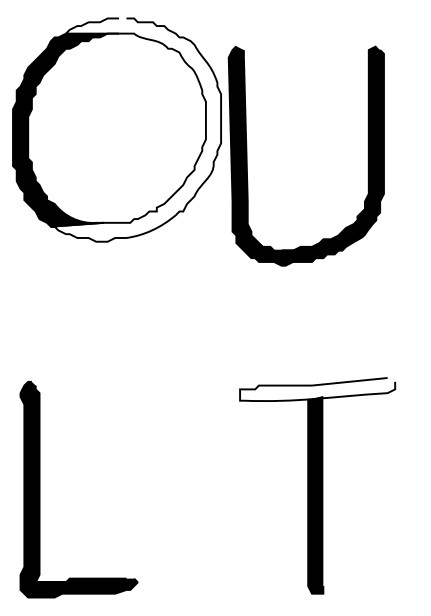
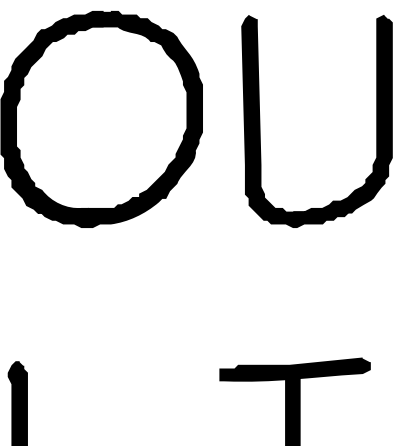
fill: (135, 129) -> (119, 118), added
part: (247, 155) -> (260, 120), moved
fill: (317, 389) -> (294, 369), added

